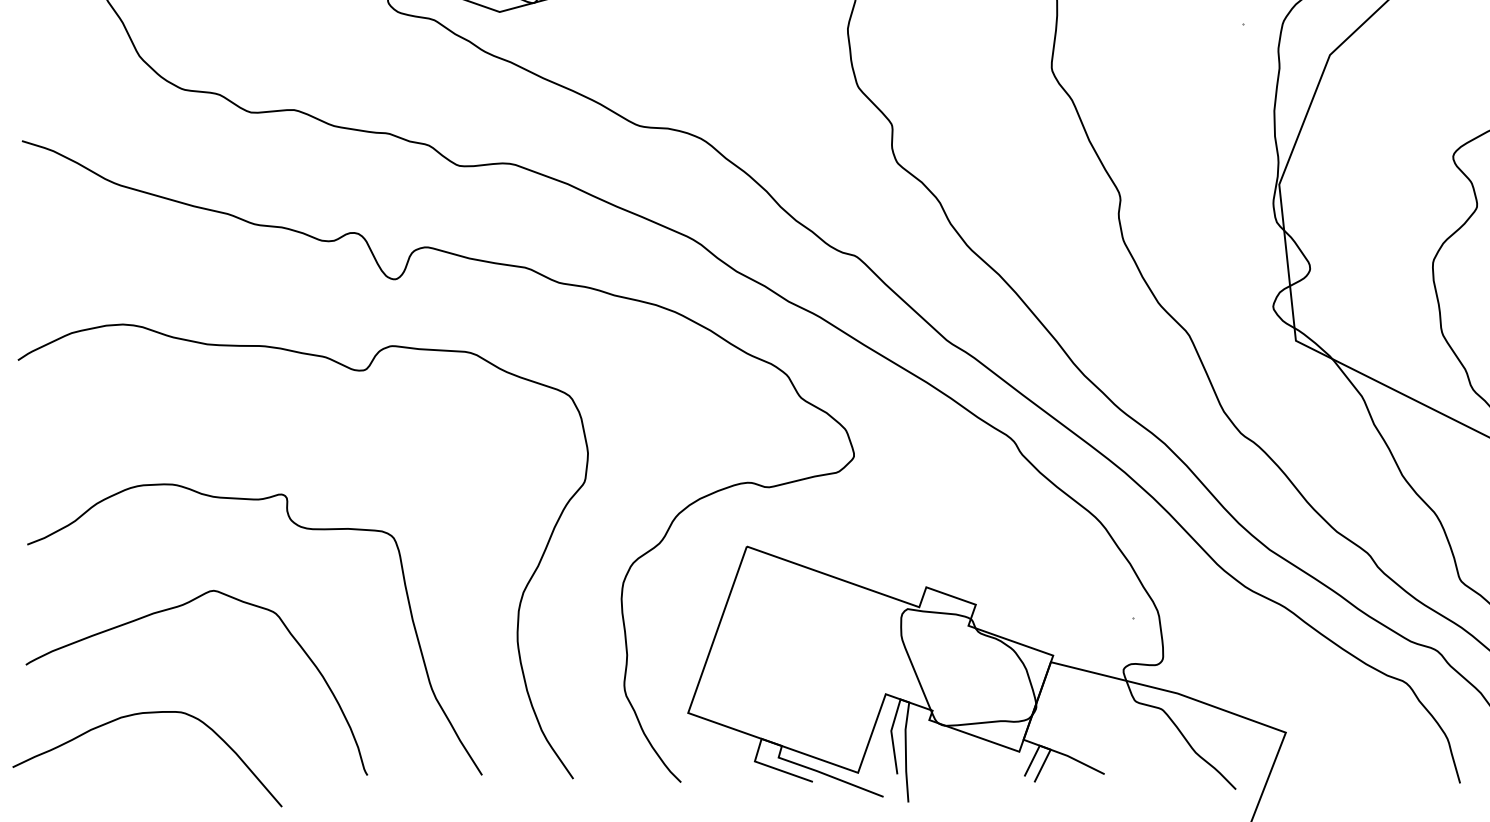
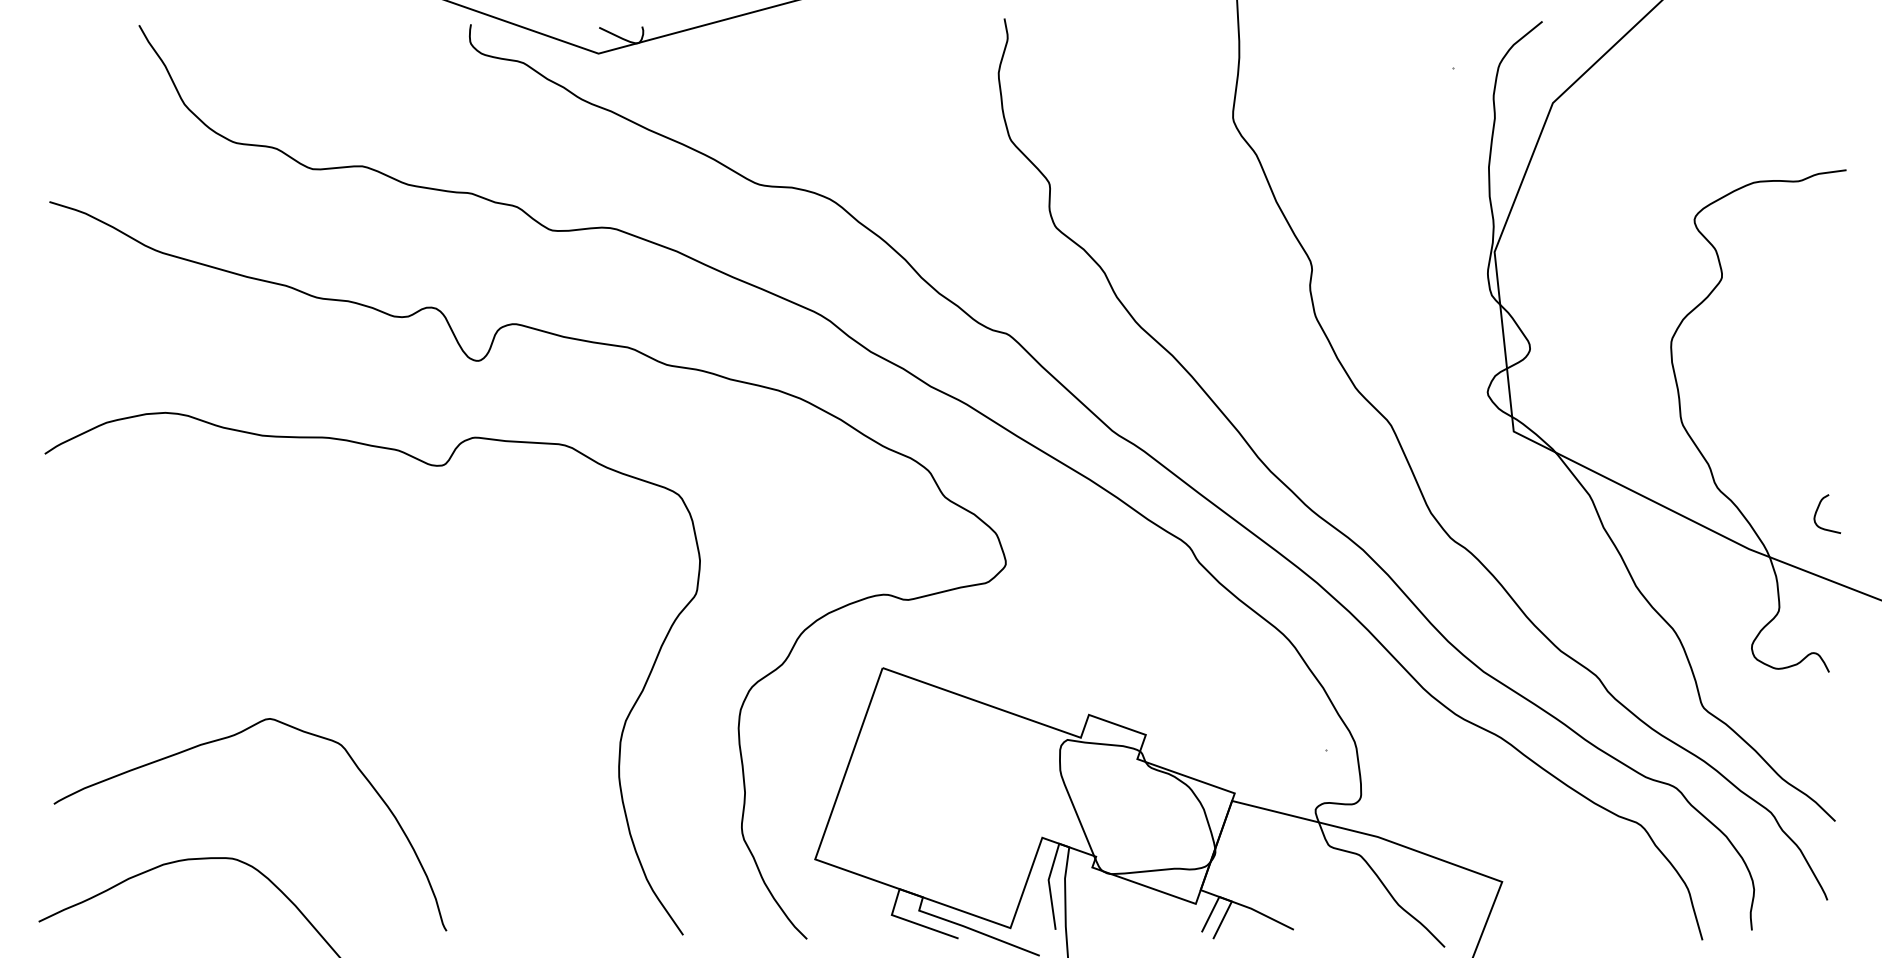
curve: (300, 527) -> (369, 646), removed

